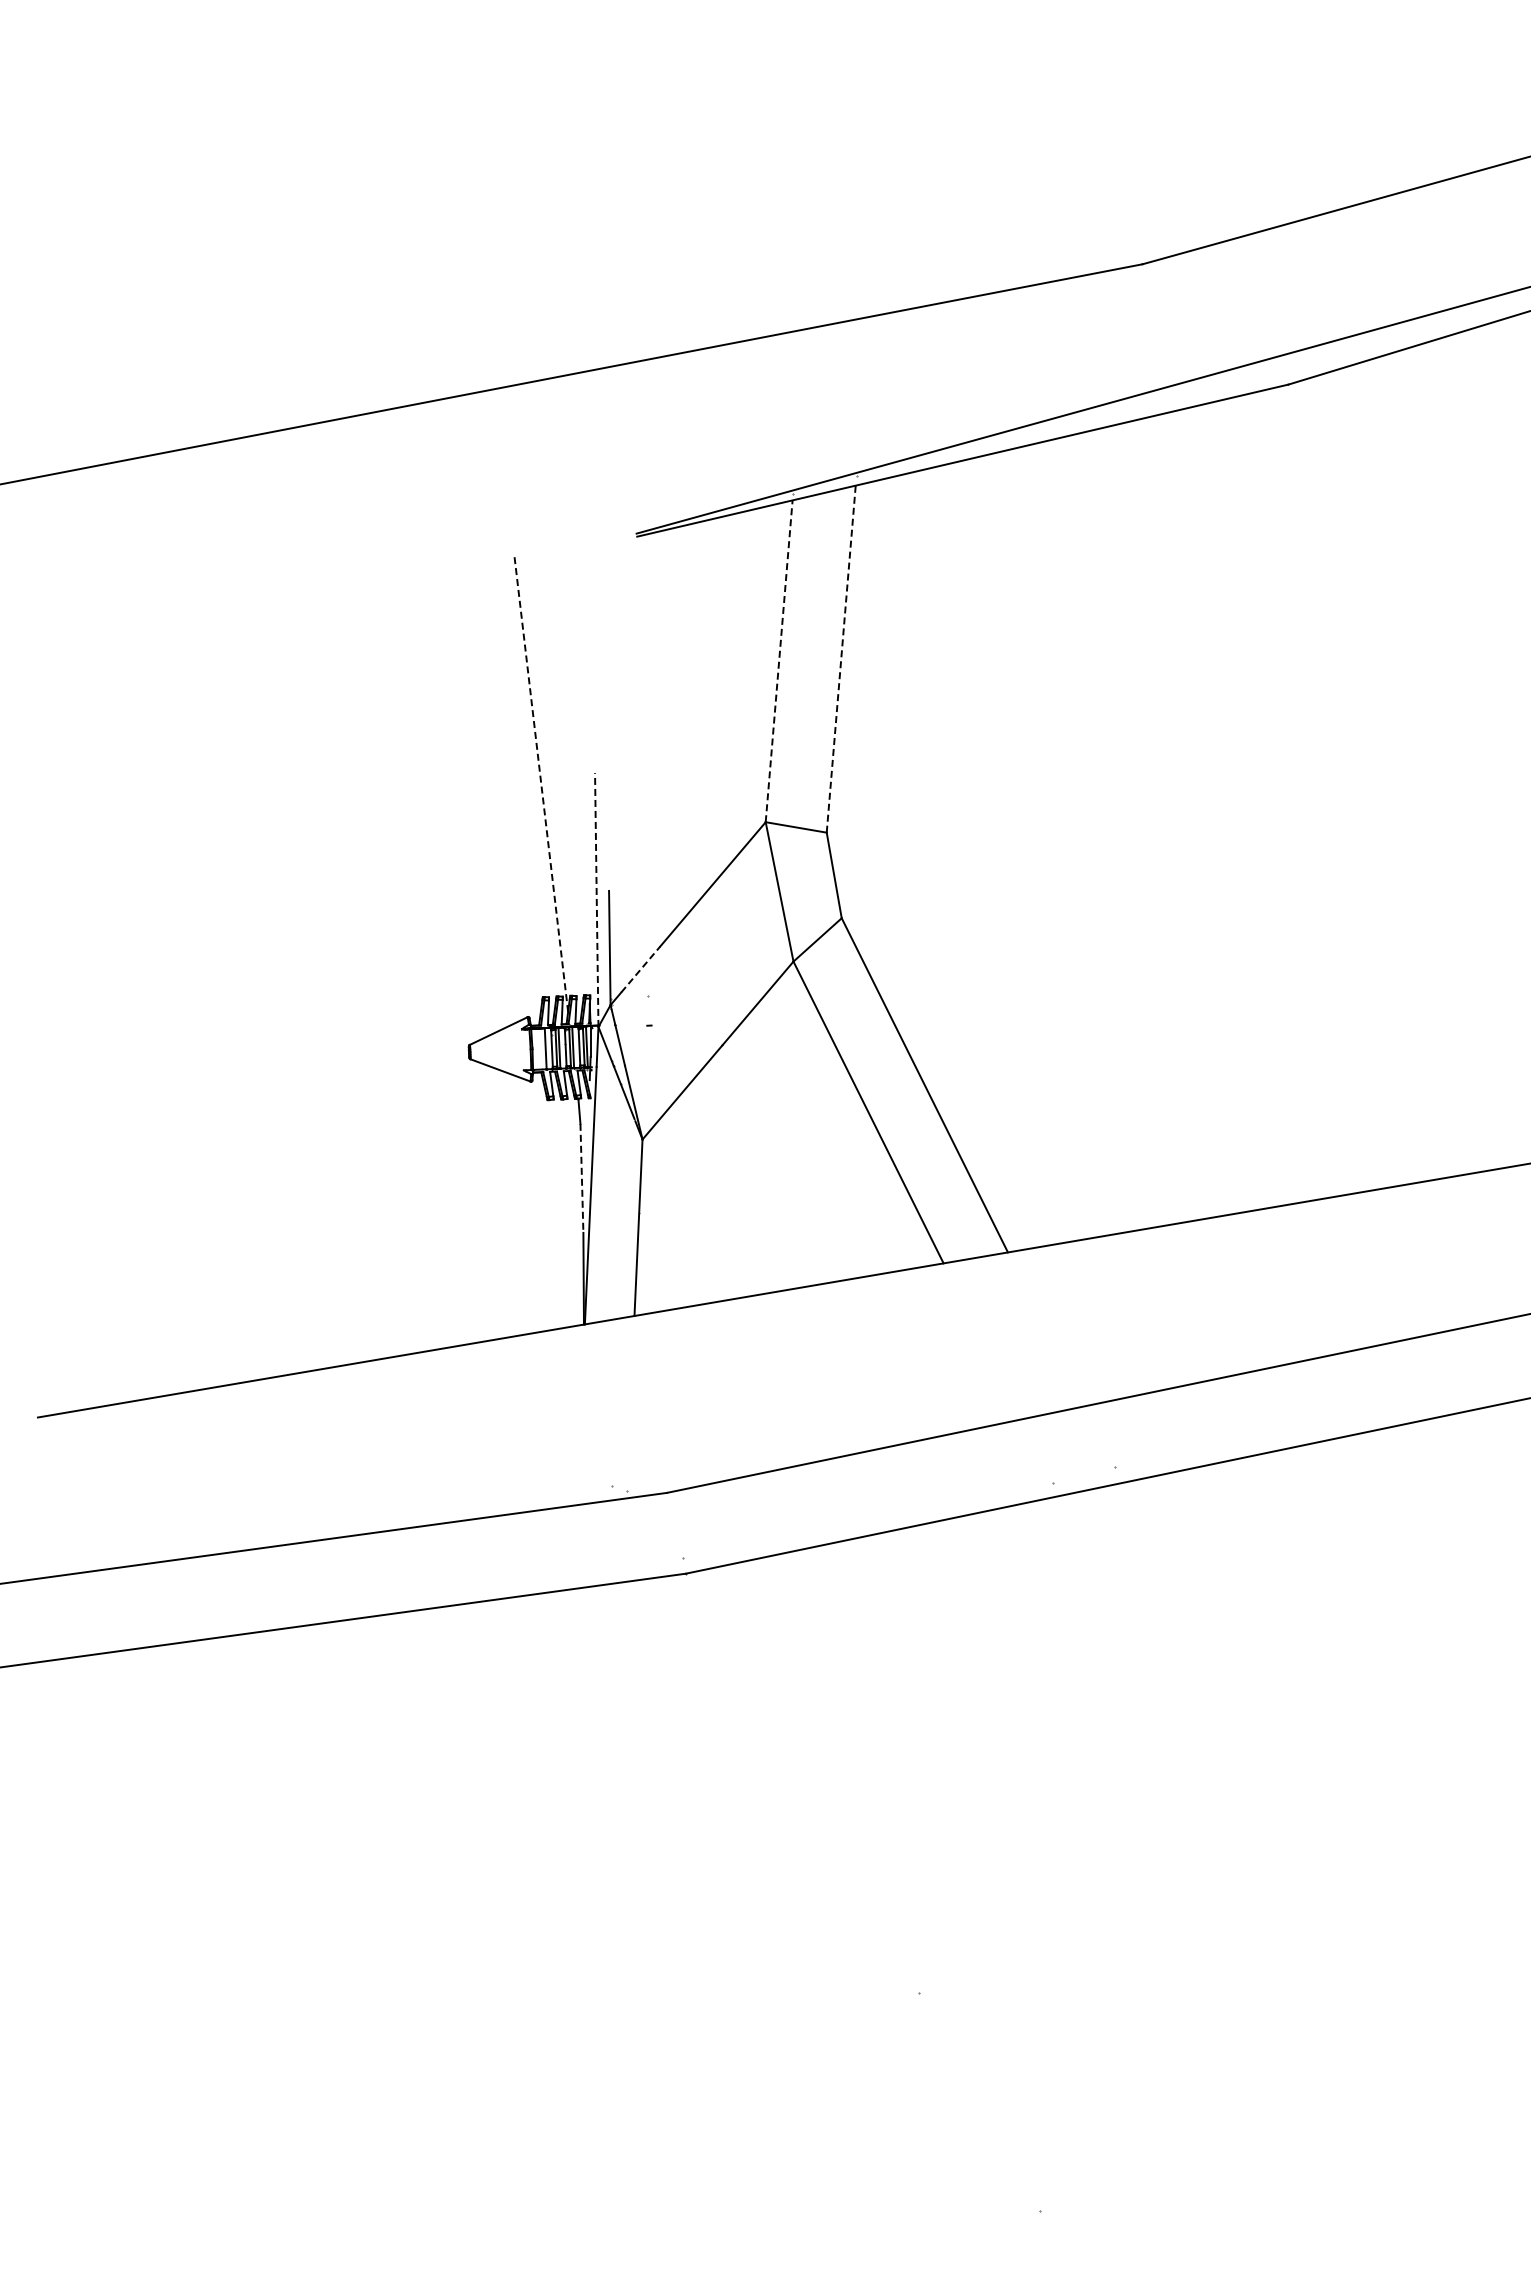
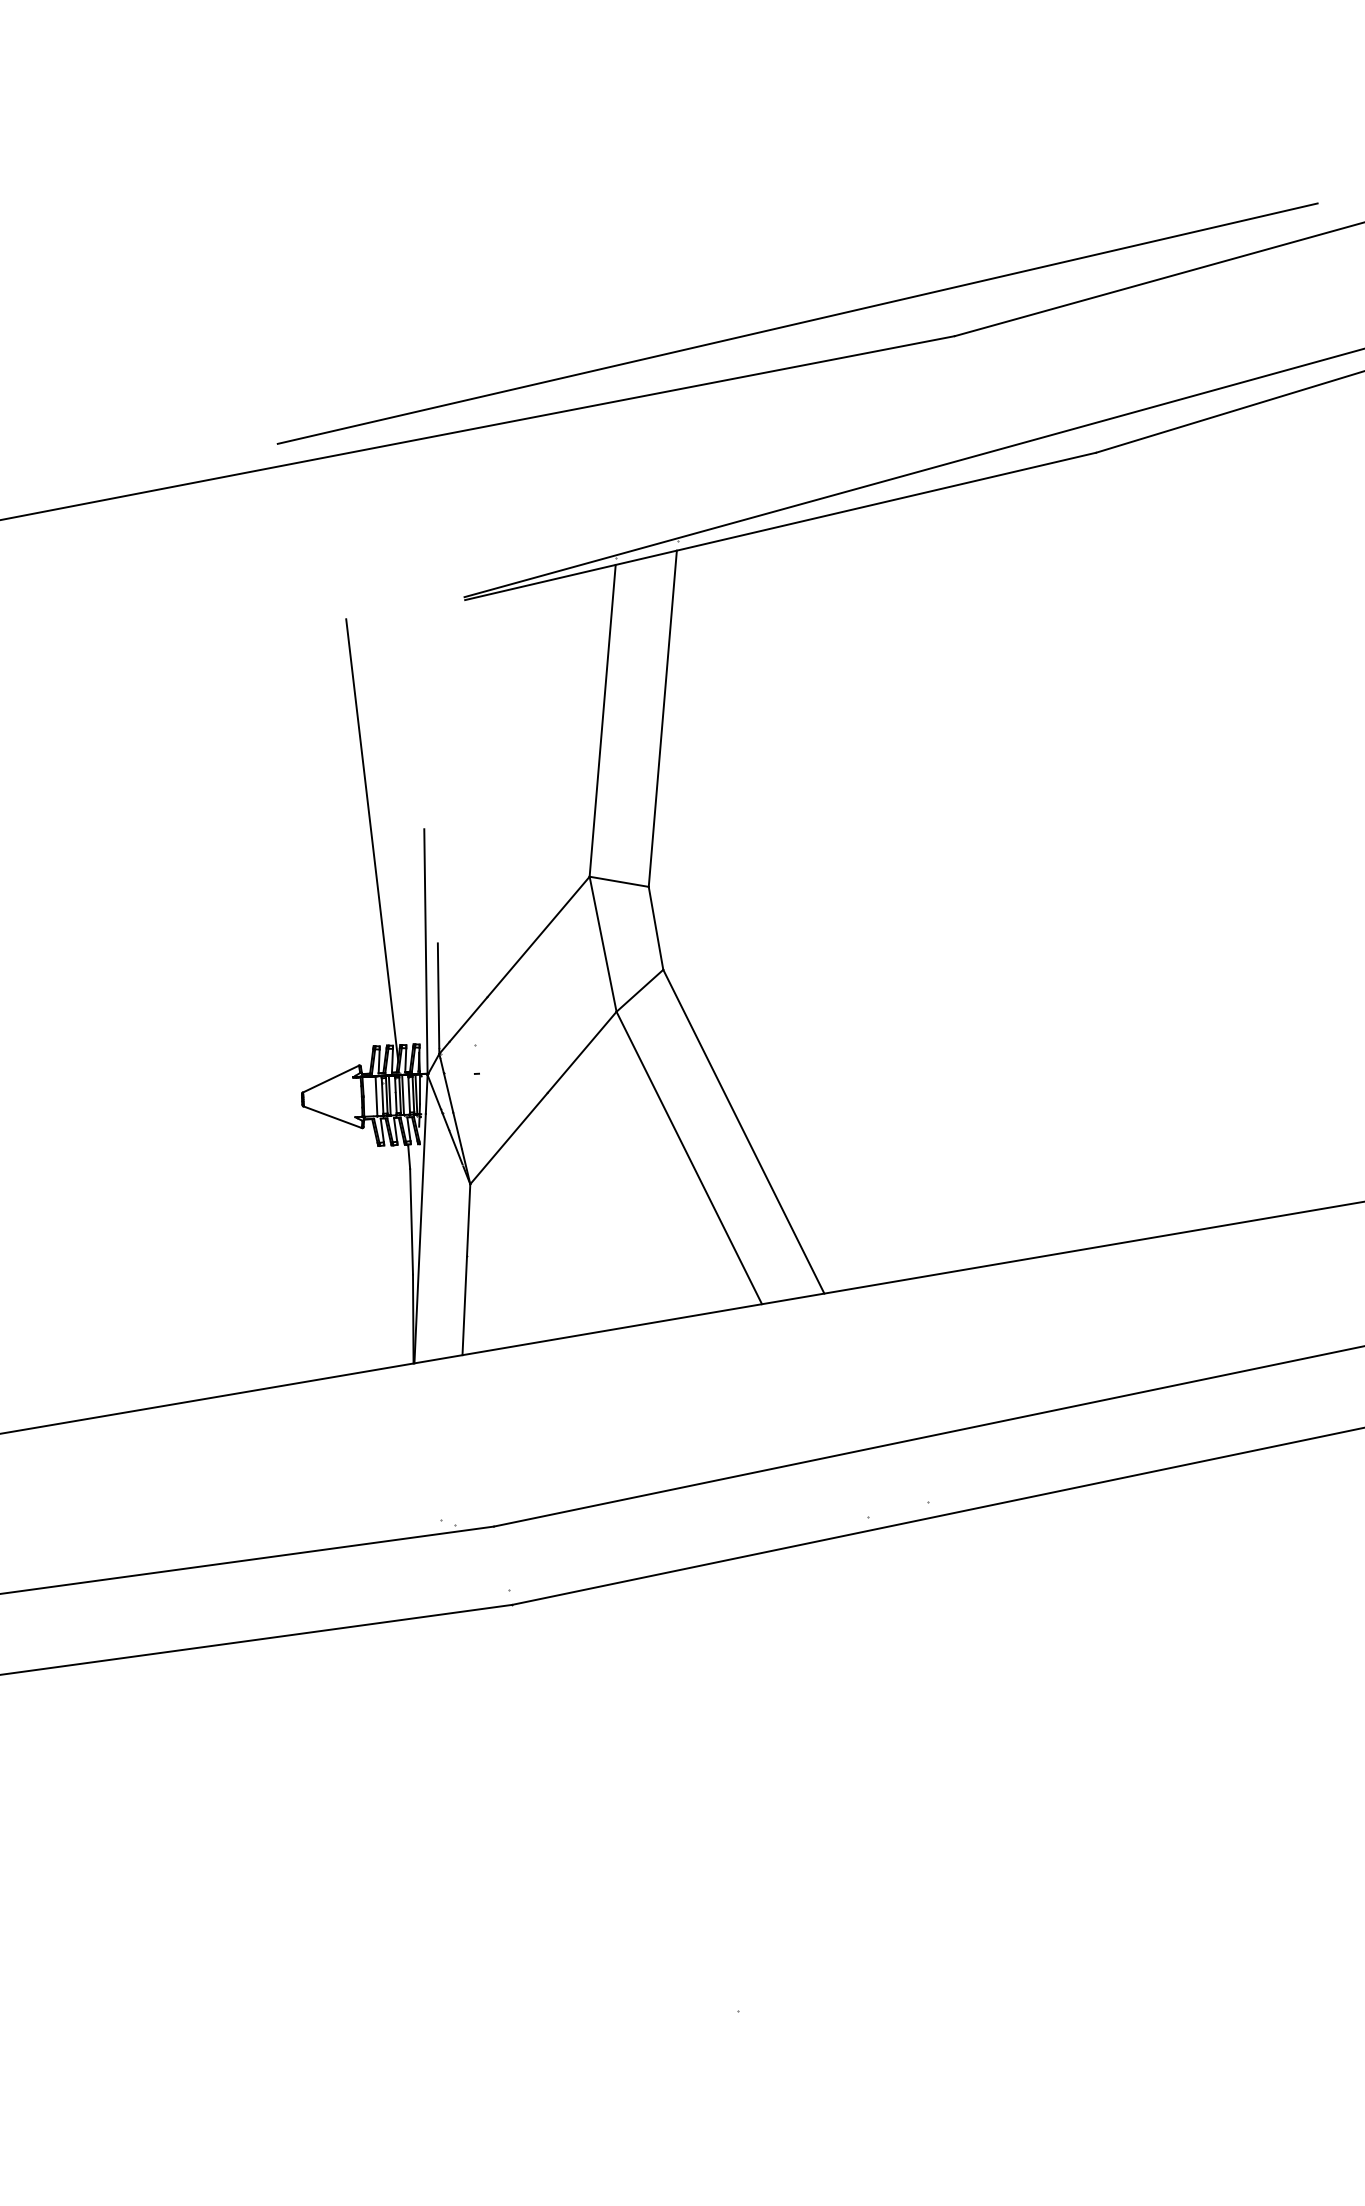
line: (980, 251) -> (797, 323), added
line: (841, 658) -> (663, 718), dashed -> solid
line: (779, 660) -> (603, 720), dashed -> solid
line: (541, 783) -> (372, 839), dashed -> solid
line: (596, 900) -> (425, 952), dashed -> solid
line: (641, 969) -> (469, 1019), dashed -> solid
line: (581, 1178) -> (411, 1221), dashed -> solid

